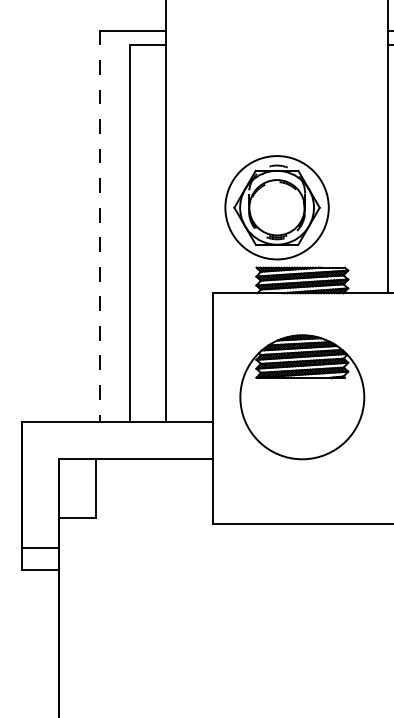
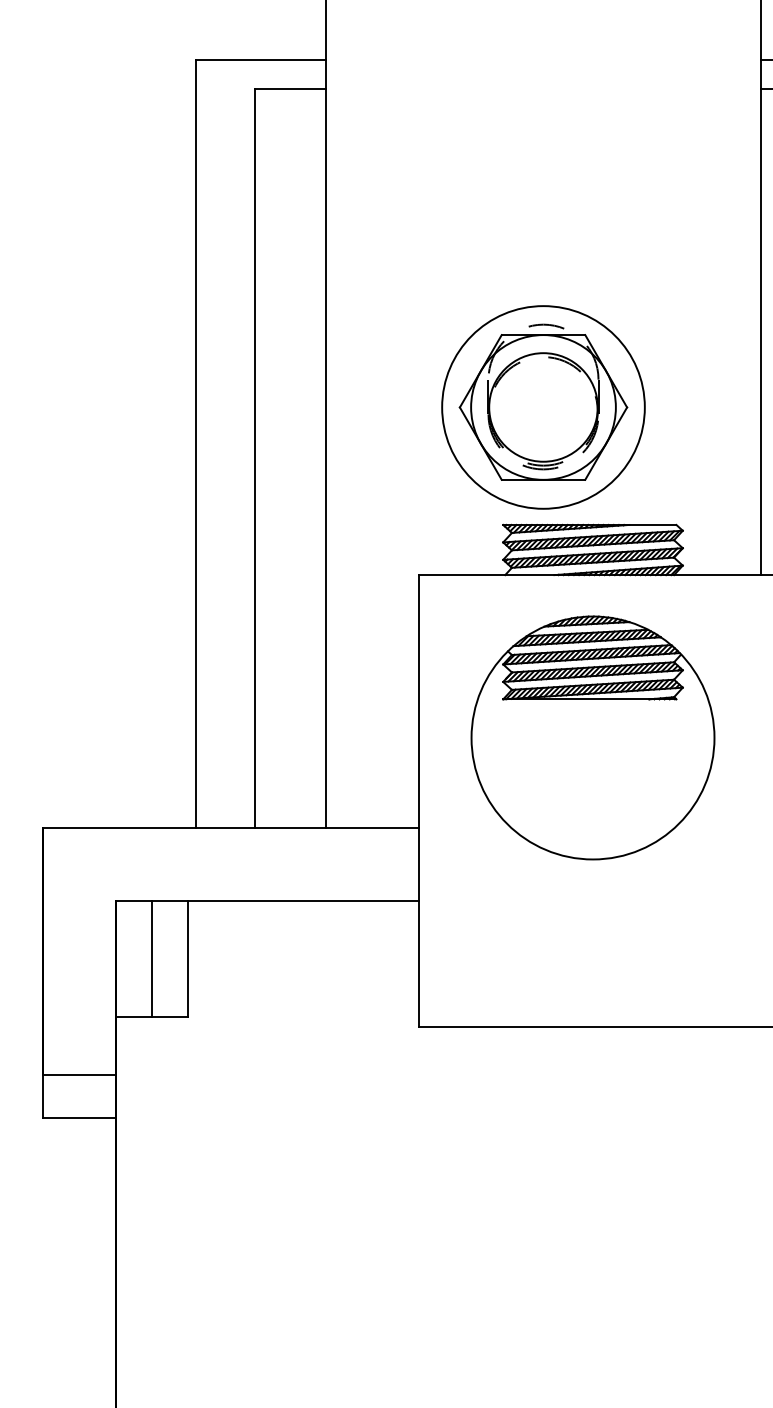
line: (99, 226) -> (195, 444), dashed -> solid
part: (302, 397) -> (593, 738), moved
line: (77, 488) -> (152, 957), added

